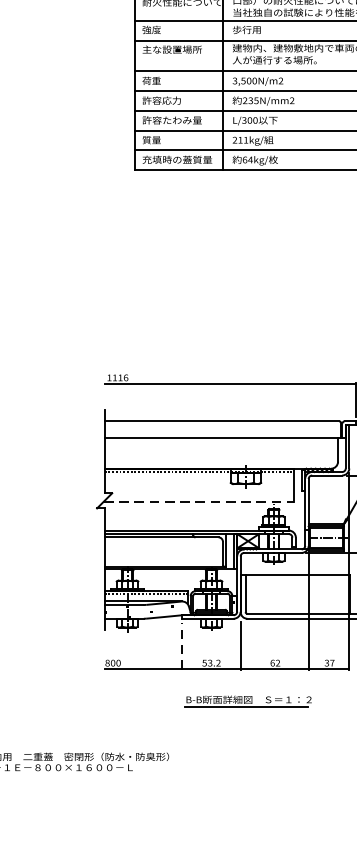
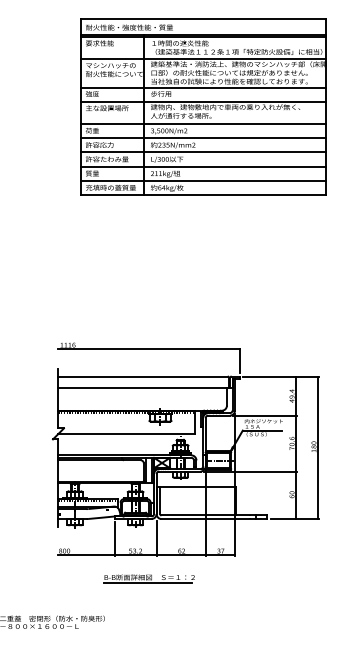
line: (198, 501) -> (126, 434), dashed -> solid
line: (182, 645) -> (114, 538), dashed -> solid
part: (247, 701) -> (148, 578), moved

